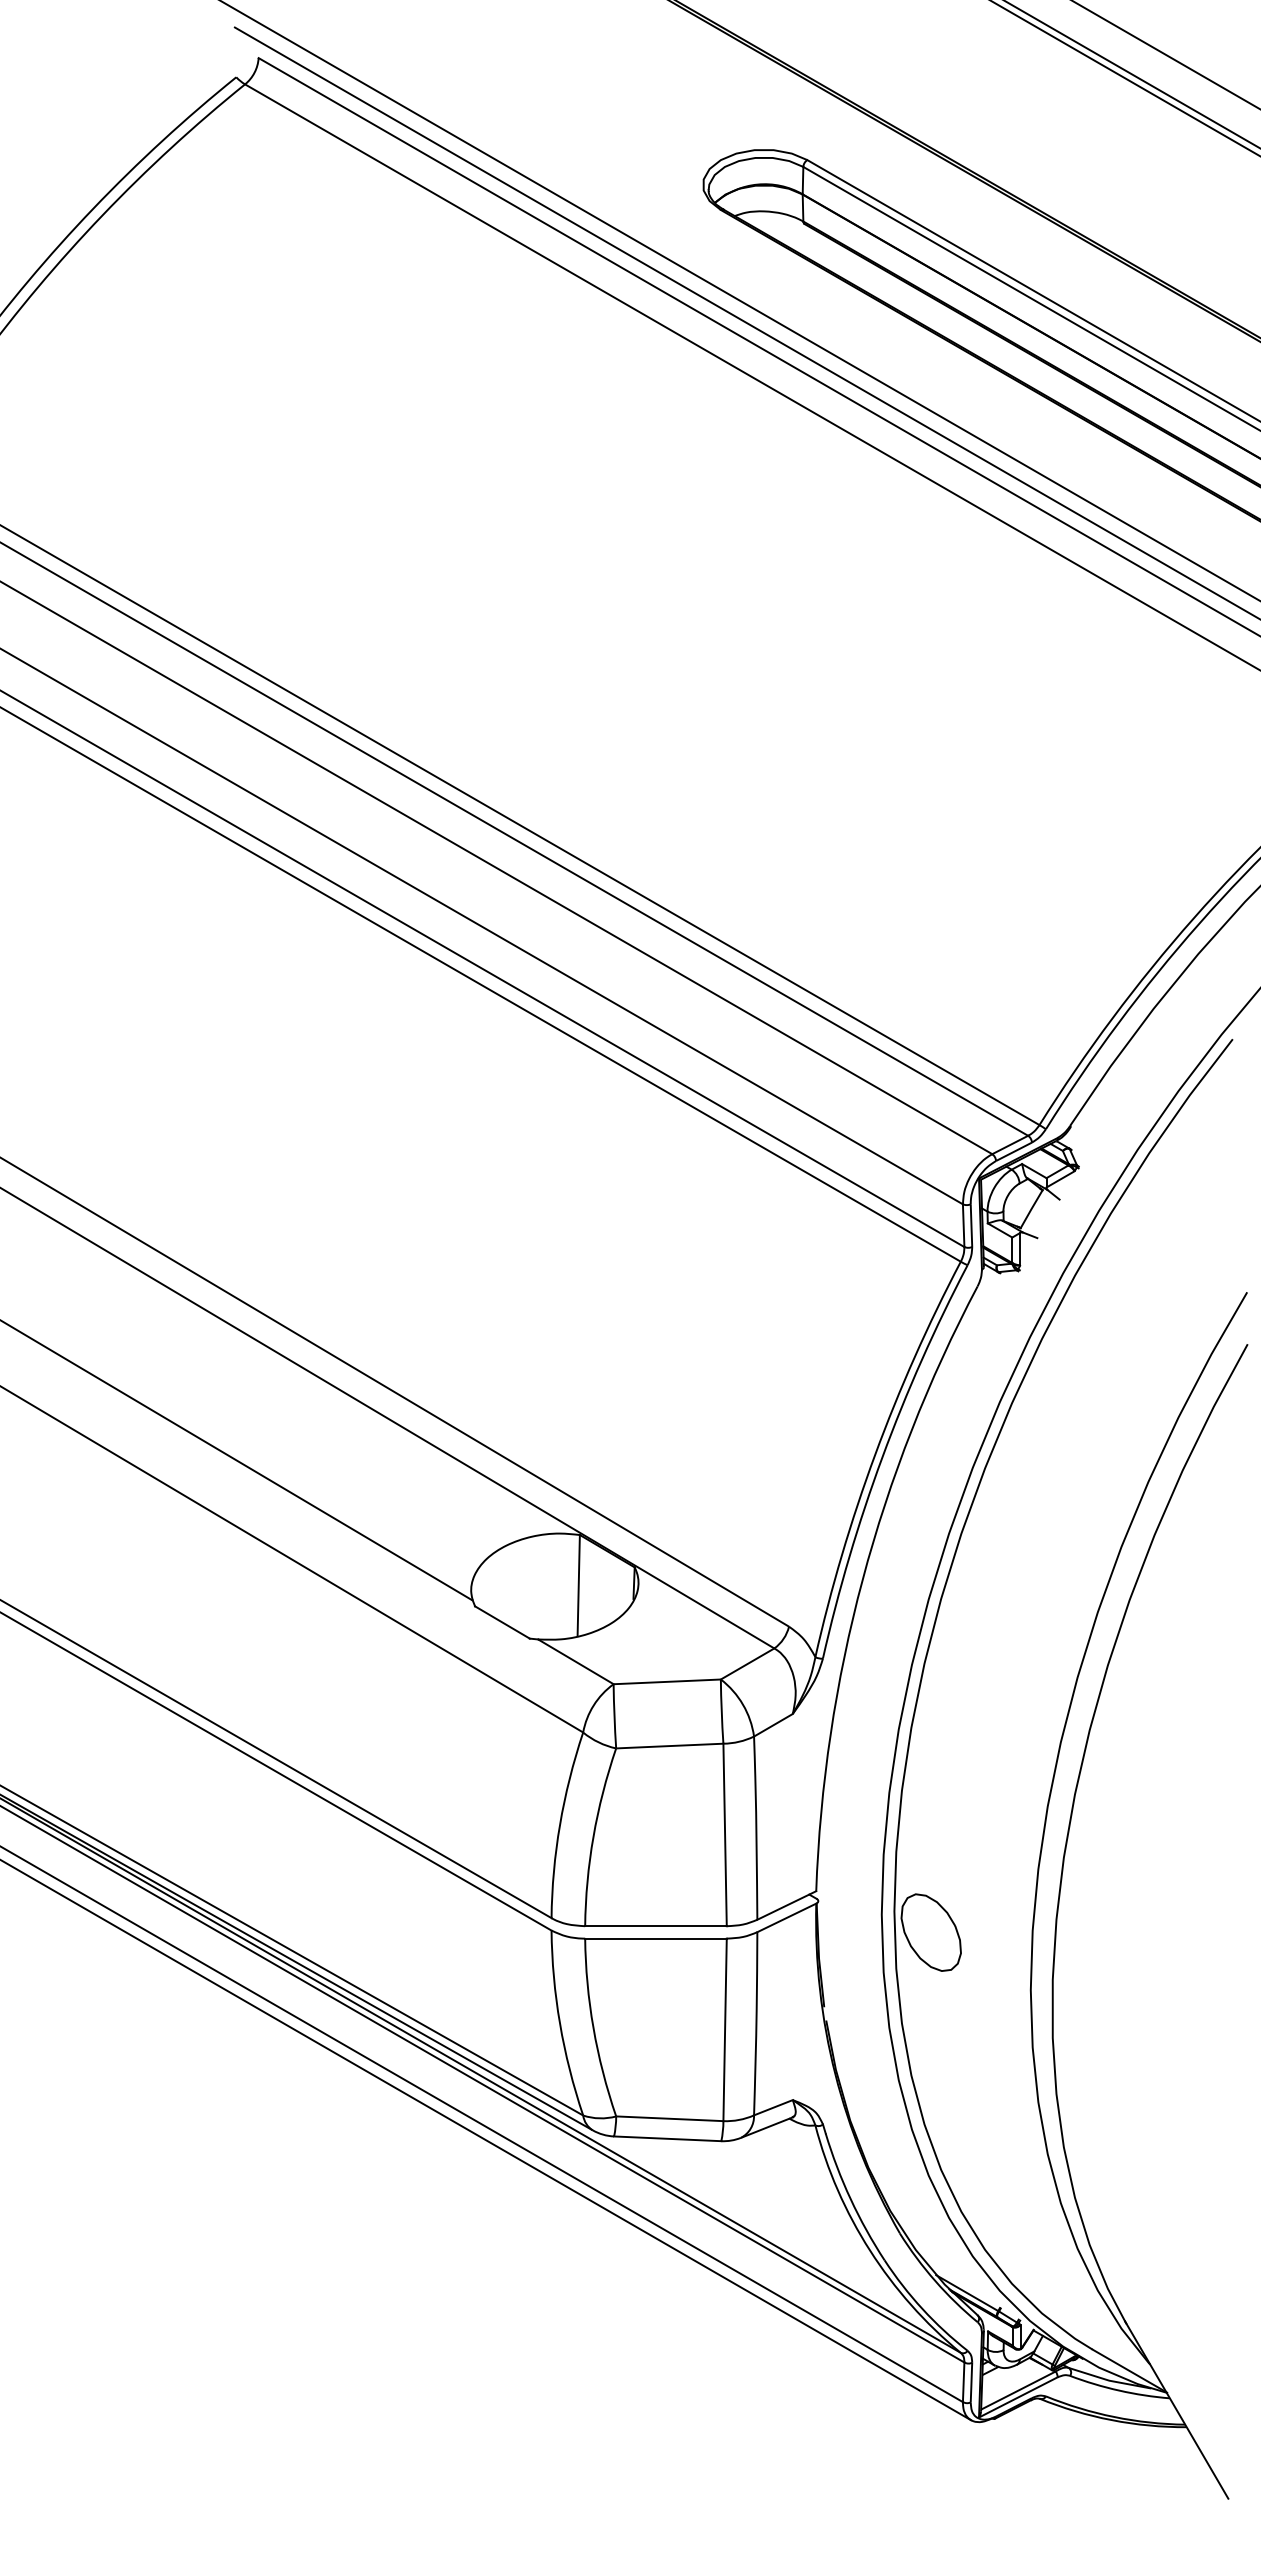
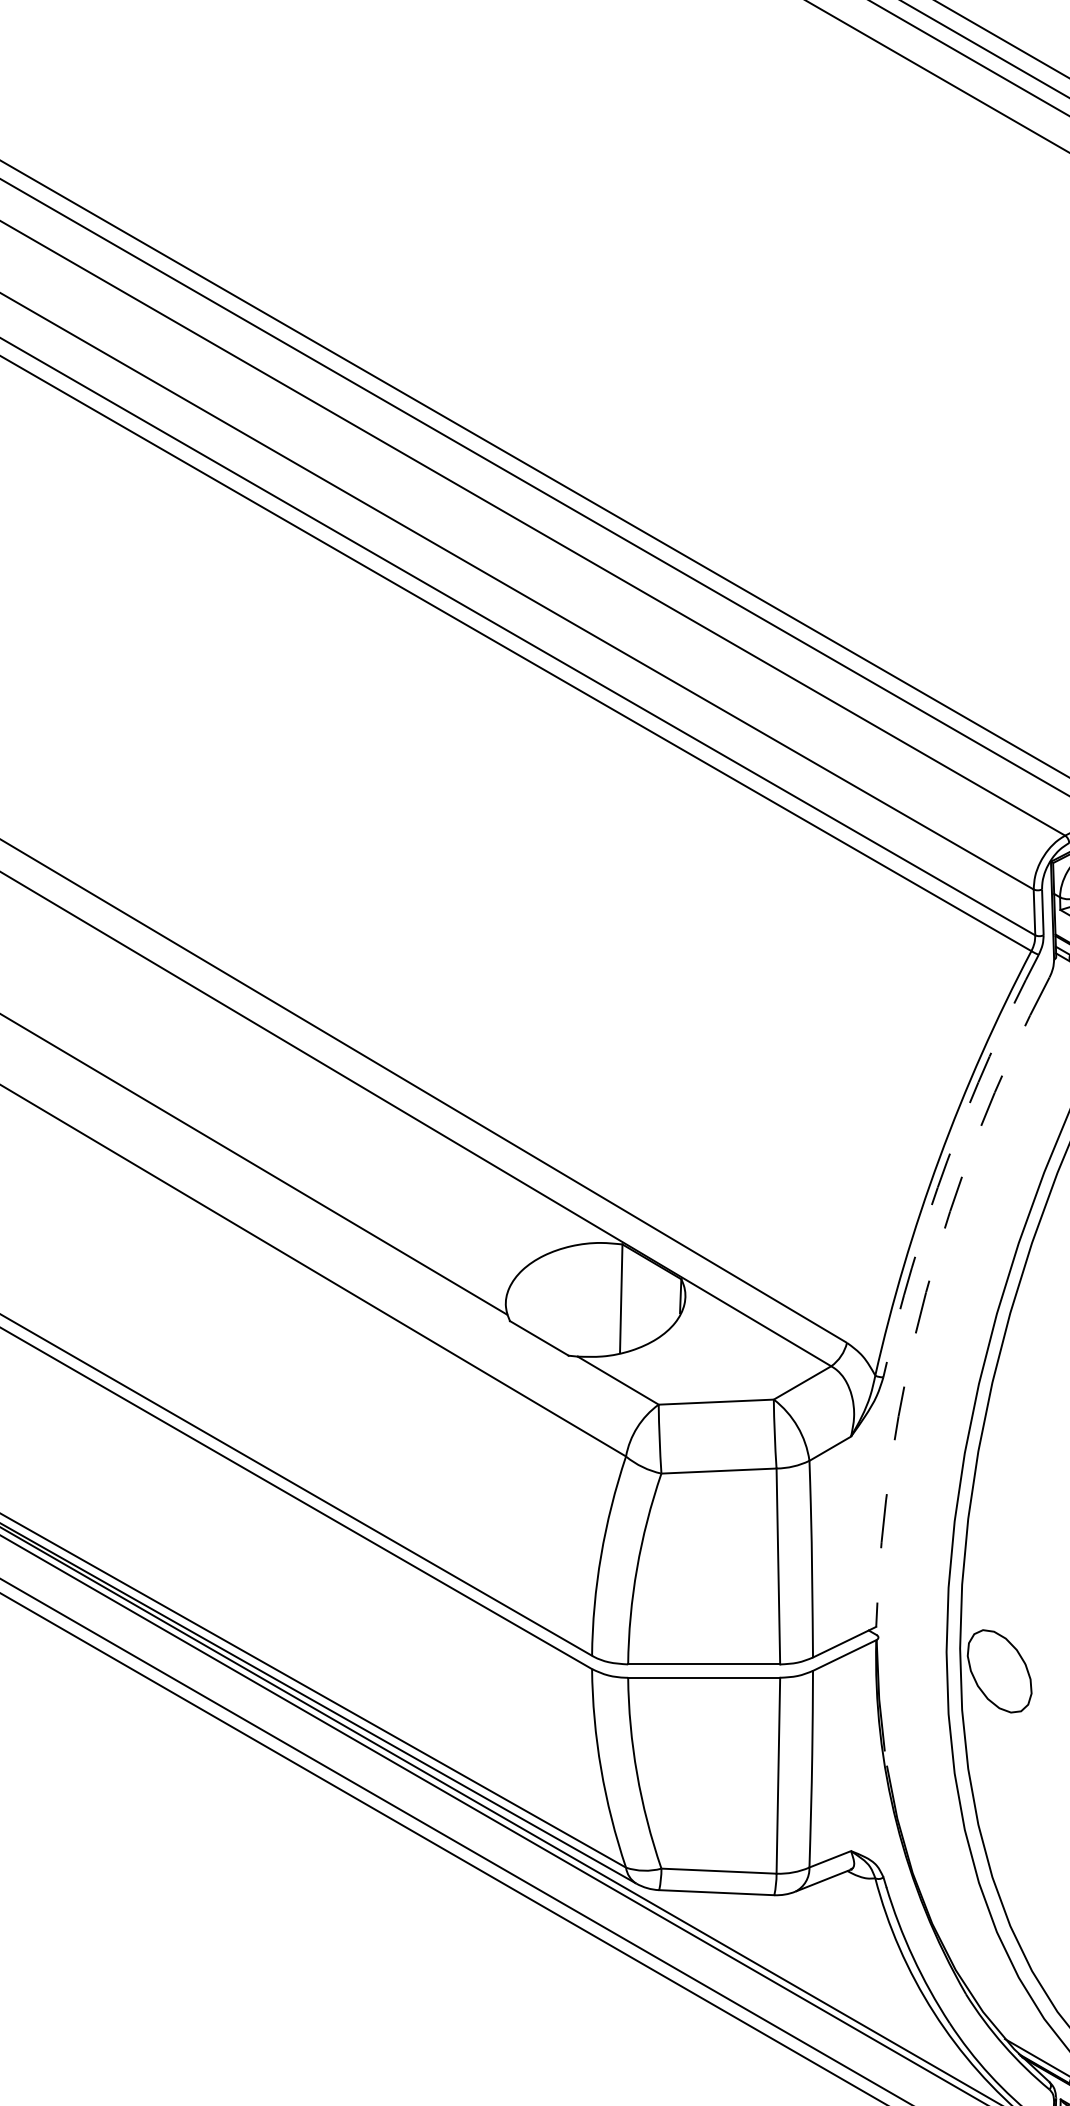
arc: (882, 1457) -> (947, 1161), solid -> dashed
arc: (862, 1579) -> (925, 1292), solid -> dashed

